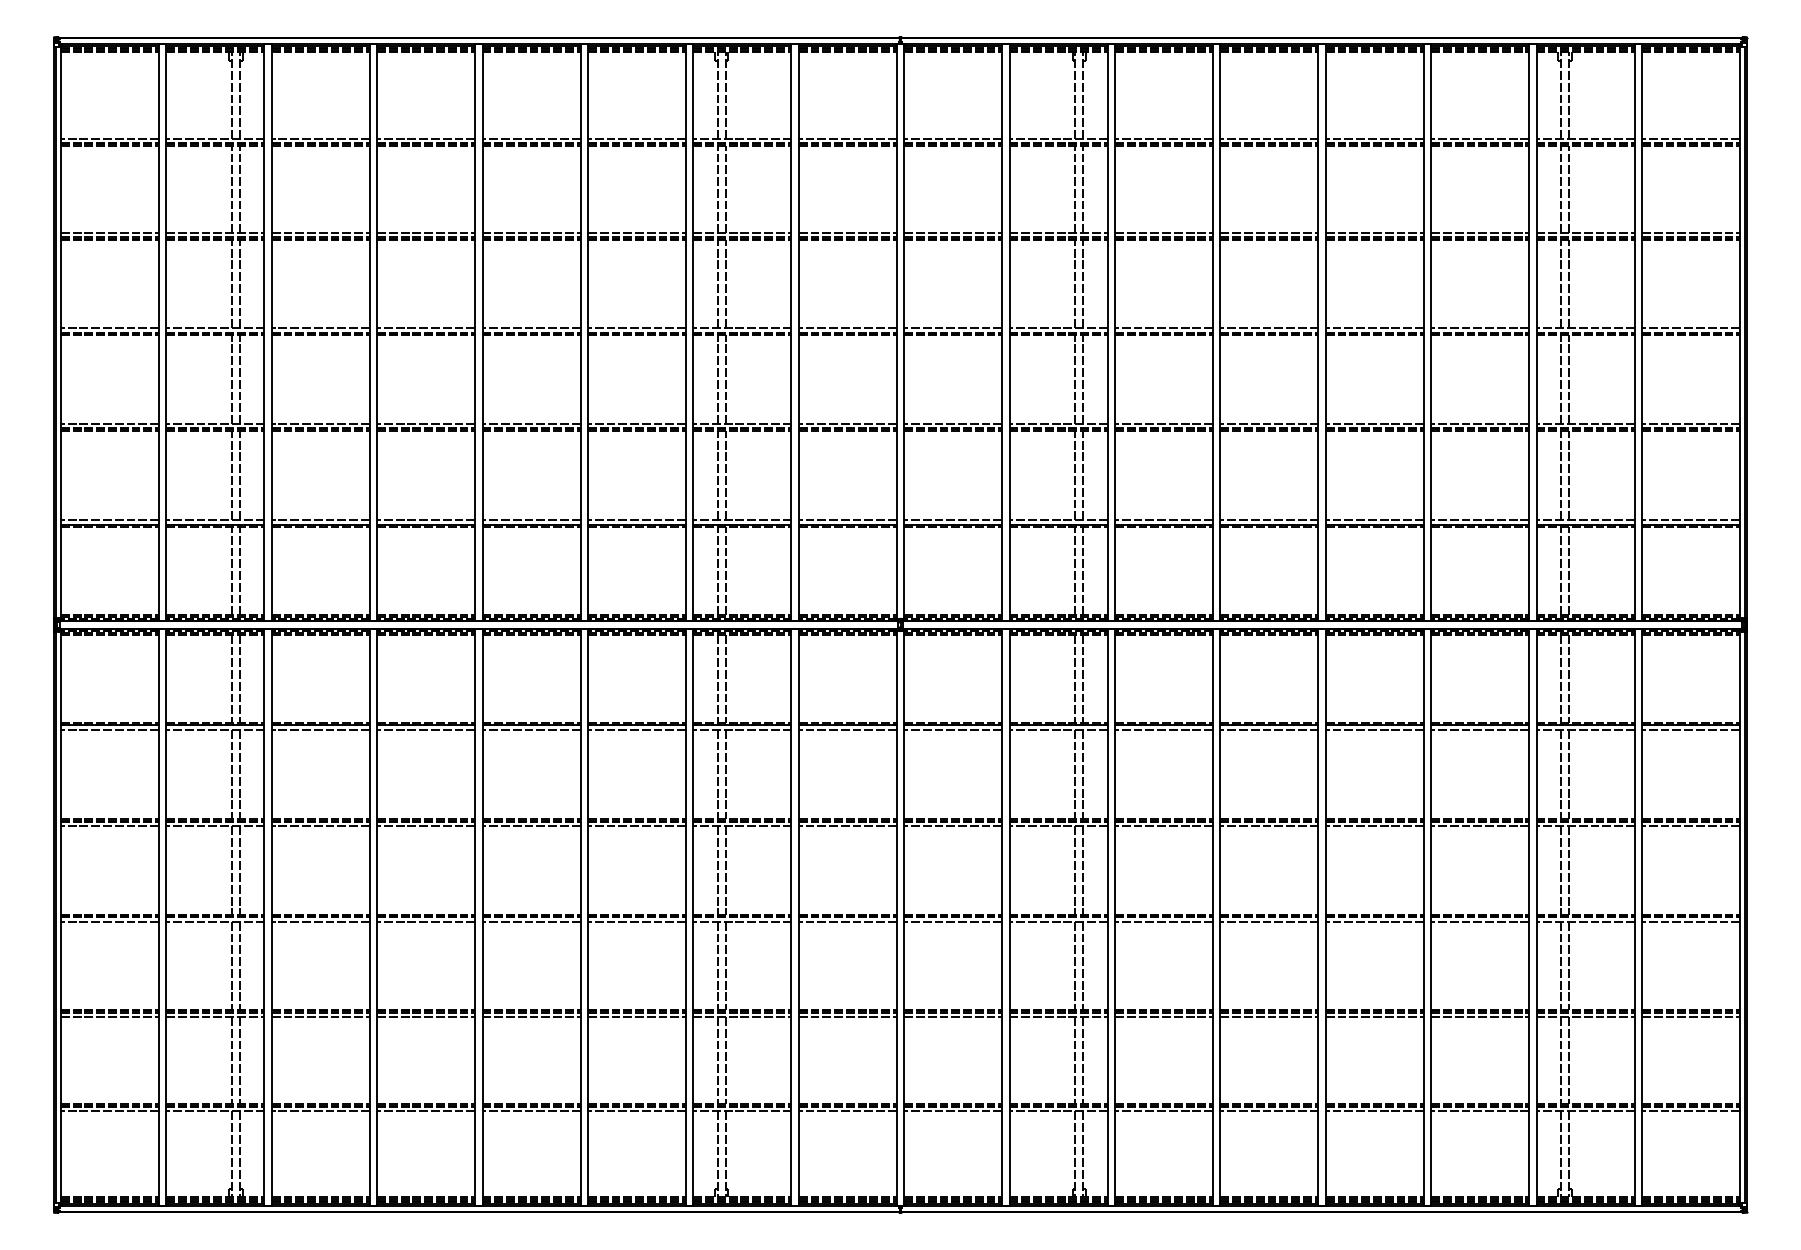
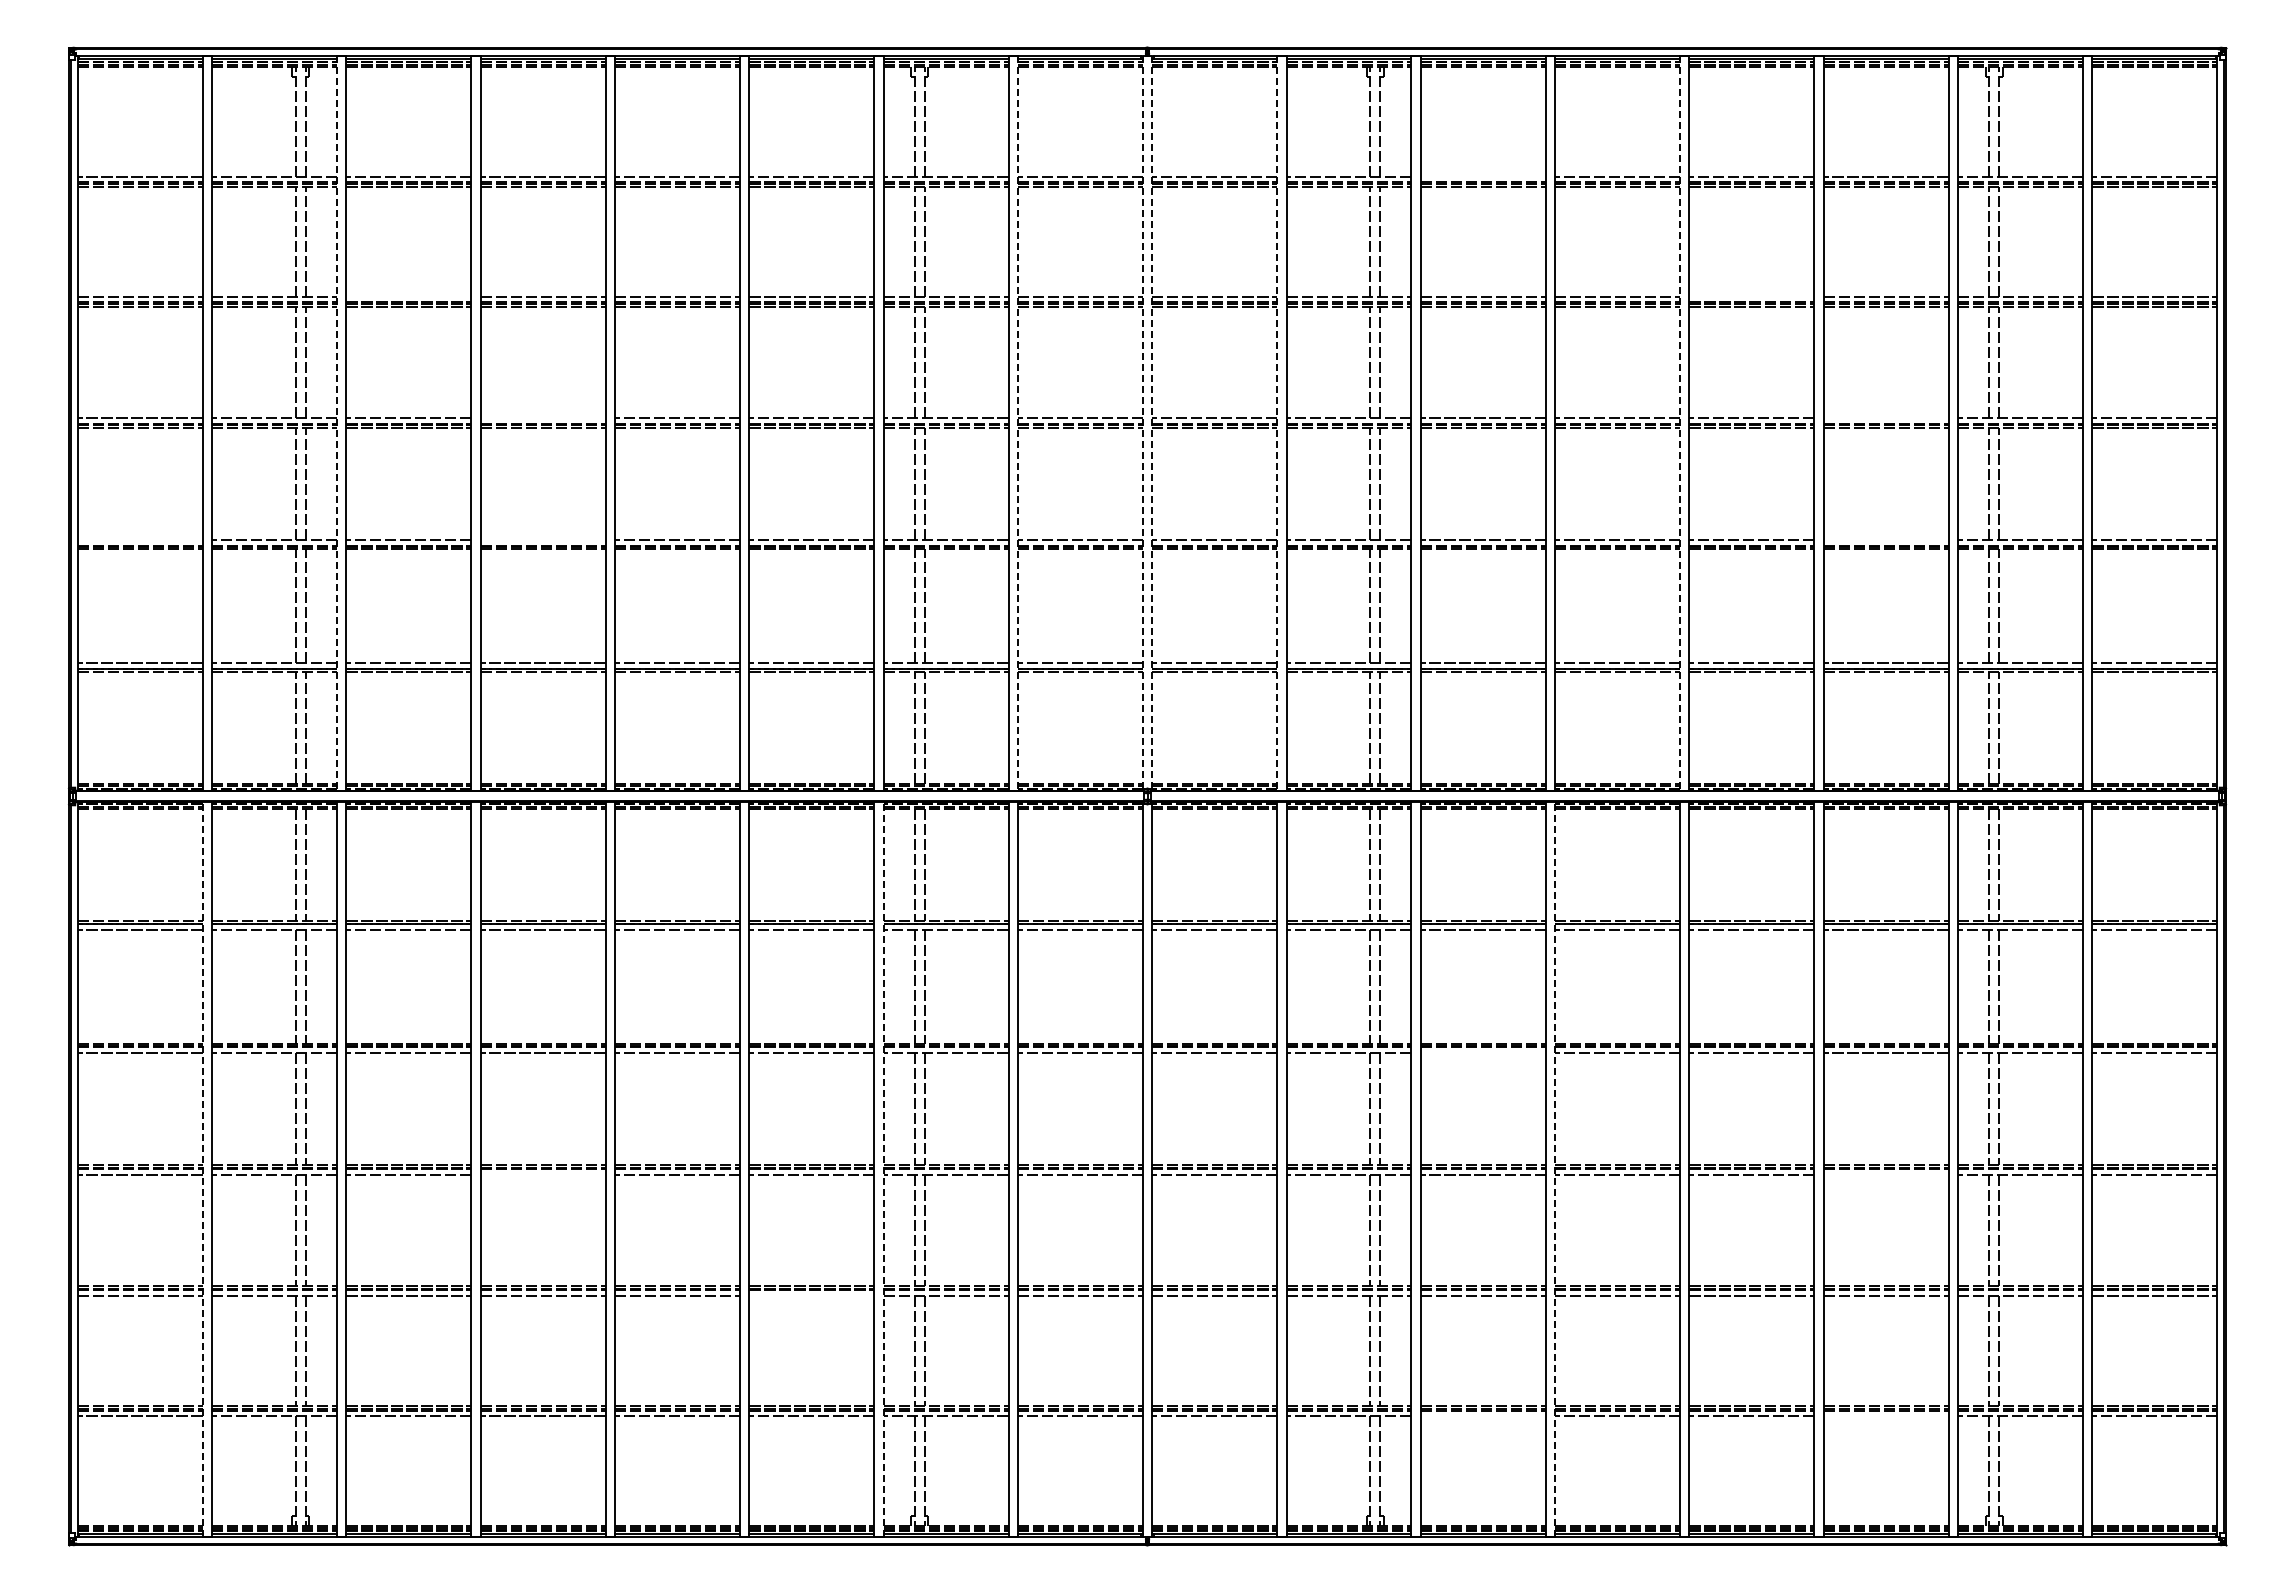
line: (1163, 138) -> (1482, 176), removed
line: (320, 233) -> (408, 297), removed
line: (1374, 233) -> (1751, 297), removed
line: (425, 328) -> (542, 418), removed
line: (1479, 328) -> (1885, 418), removed
line: (264, 332) -> (336, 423), solid -> dashed
line: (798, 332) -> (1017, 423), solid -> dashed
line: (896, 332) -> (1142, 423), solid -> dashed
line: (904, 332) -> (1152, 423), solid -> dashed
line: (1002, 332) -> (1277, 423), solid -> dashed
line: (1318, 332) -> (1680, 423), solid -> dashed
line: (109, 424) -> (139, 540), removed
line: (425, 424) -> (542, 540), removed
line: (1479, 424) -> (1885, 540), removed
line: (1163, 825) -> (1482, 1052), removed
line: (158, 917) -> (202, 1169), solid -> dashed
line: (693, 917) -> (883, 1169), solid -> dashed
line: (1220, 917) -> (1555, 1169), solid -> dashed
line: (425, 921) -> (542, 1174), removed
line: (1479, 921) -> (1885, 1174), removed
line: (636, 1016) -> (811, 1295), removed
line: (1163, 1111) -> (1482, 1416), removed
line: (1479, 1111) -> (1885, 1416), removed

